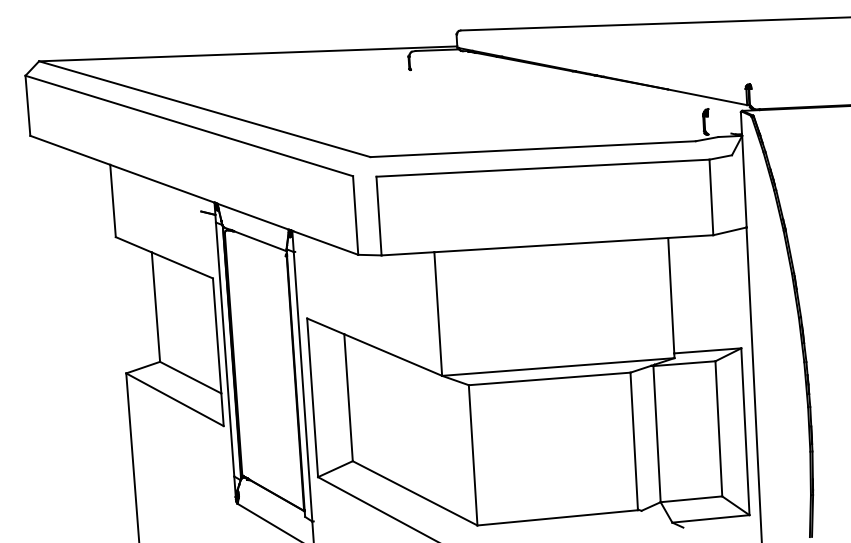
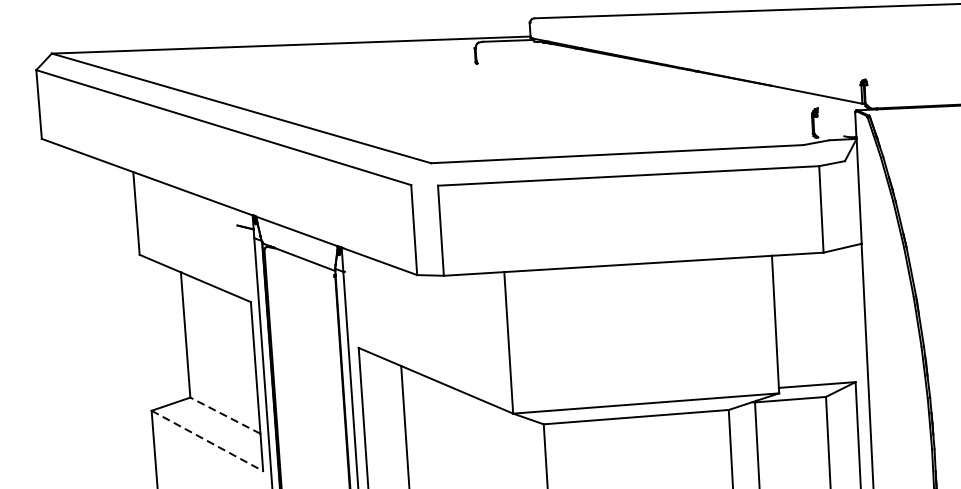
line: (190, 377) -> (225, 415), solid -> dashed
line: (175, 399) -> (207, 440), solid -> dashed

